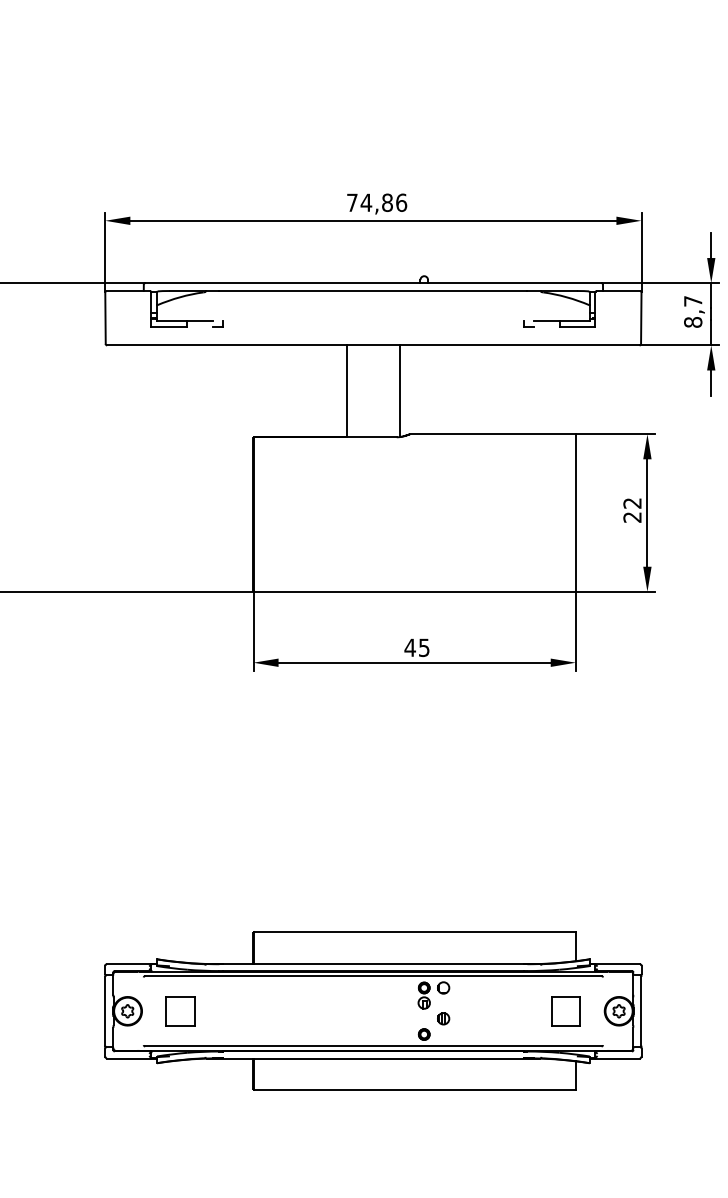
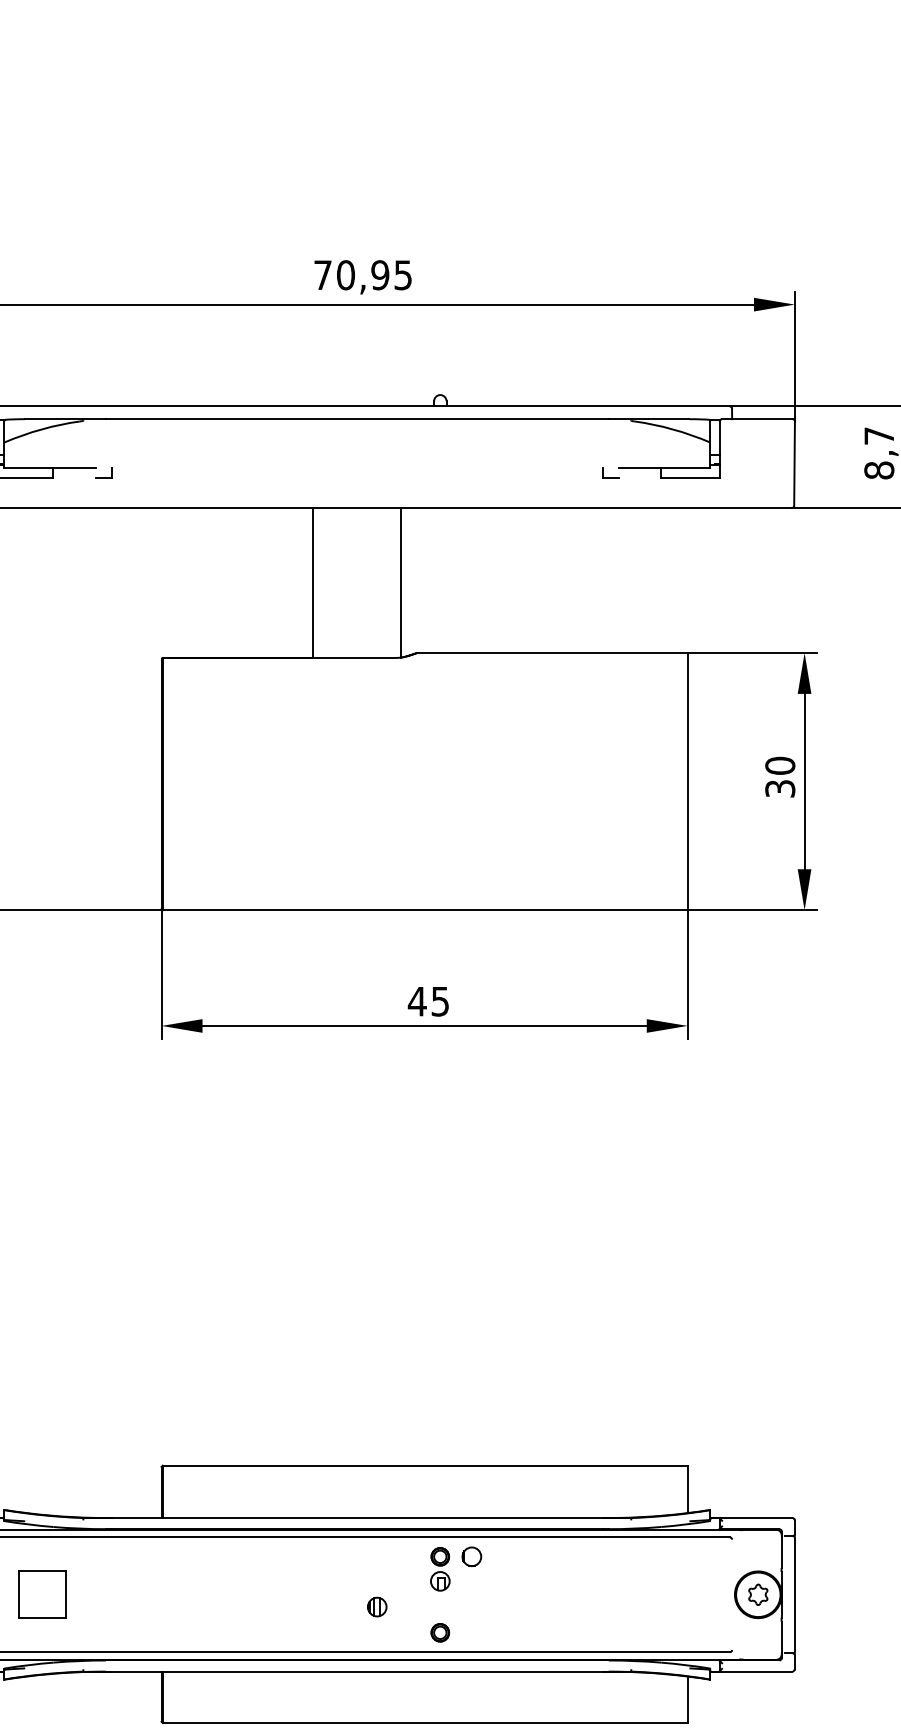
text: (383, 202) -> (373, 274), 74,86 -> 70,95
text: (632, 509) -> (780, 775), 22 -> 30
part: (565, 1011) -> (670, 1595), removed
part: (443, 1018) -> (377, 1606), moved

